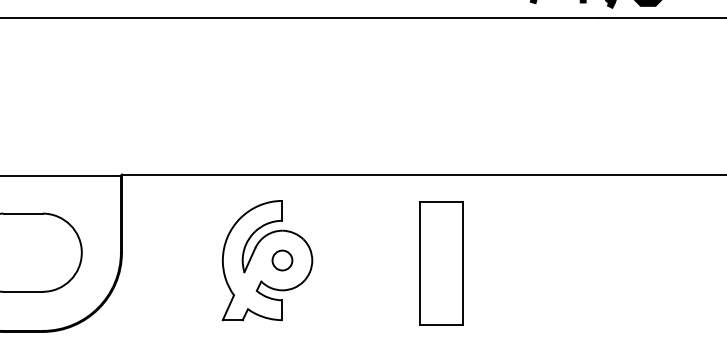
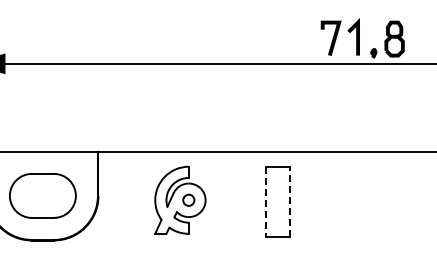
line: (420, 262) -> (266, 201), solid -> dashed
line: (463, 262) -> (290, 201), solid -> dashed

